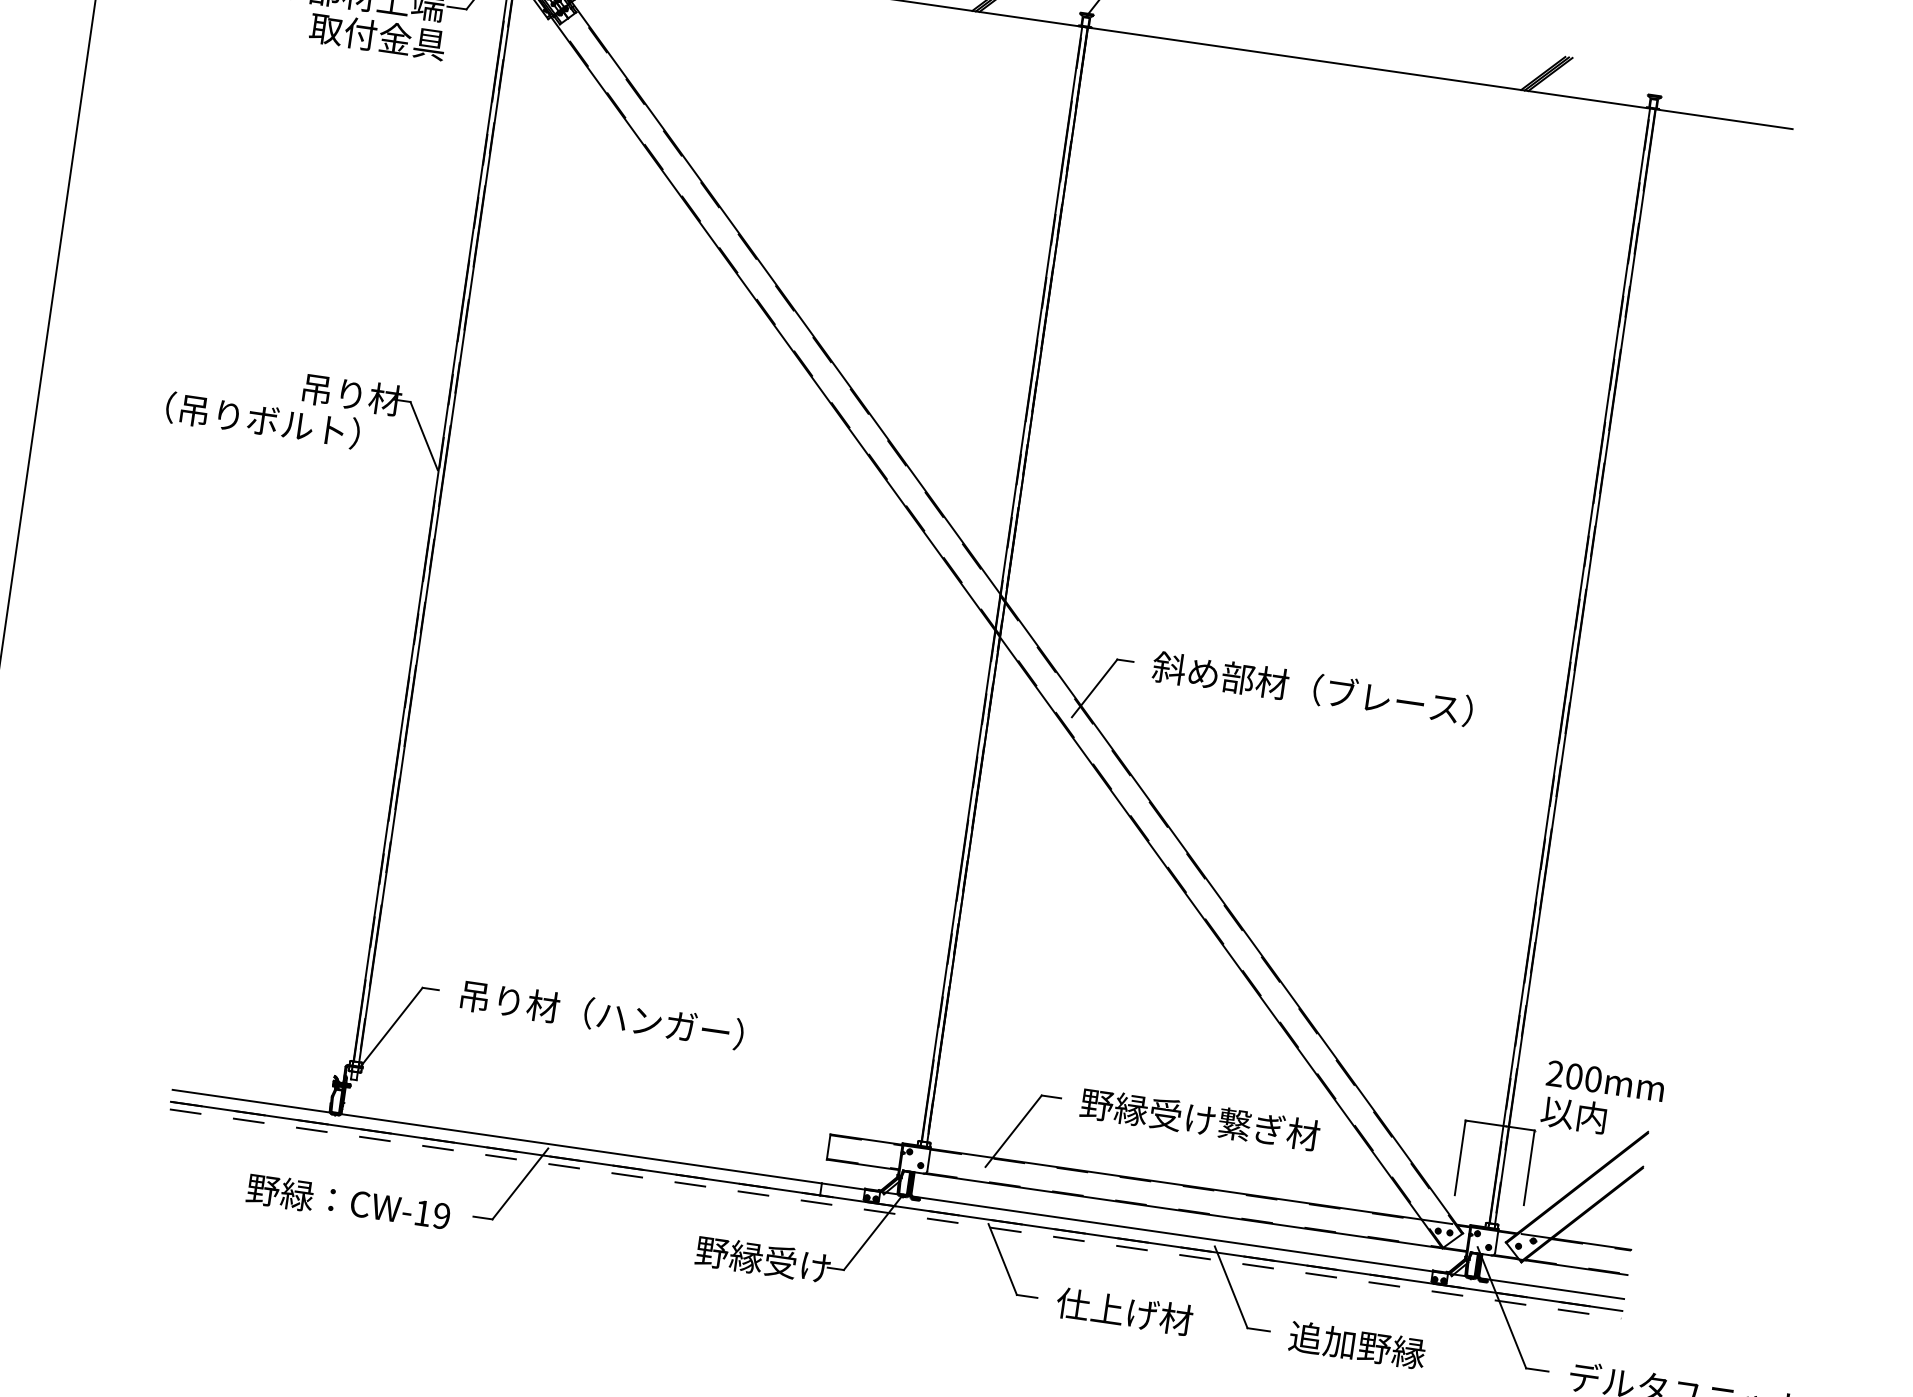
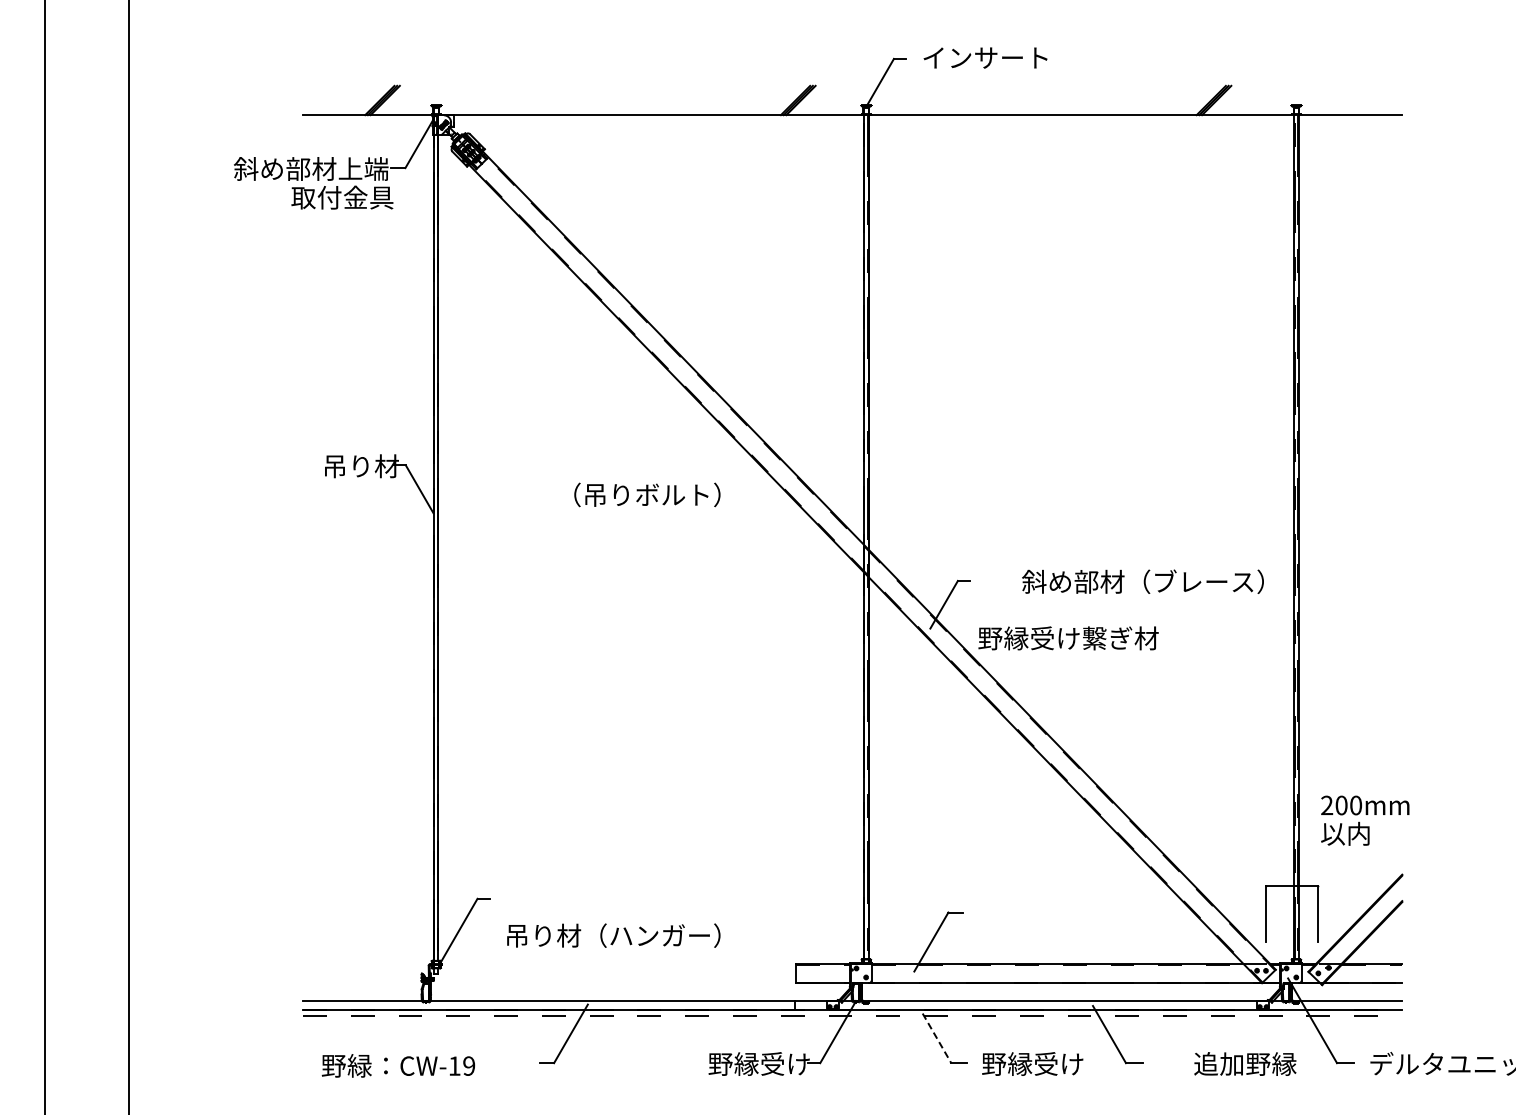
text: (263, 419) -> (647, 494), moved
text: (1312, 688) -> (1142, 581), moved
text: (602, 1014) -> (613, 935), moved
text: (1603, 1100) -> (1365, 820), moved
text: (1200, 1119) -> (1068, 638), moved
text: (348, 1201) -> (398, 1065), moved
line: (1003, 1259) -> (937, 1038), solid -> dashed
text: (1124, 1310) -> (1032, 1063), 仕上げ材 -> 野縁受け
text: (1357, 1344) -> (1245, 1063), moved

